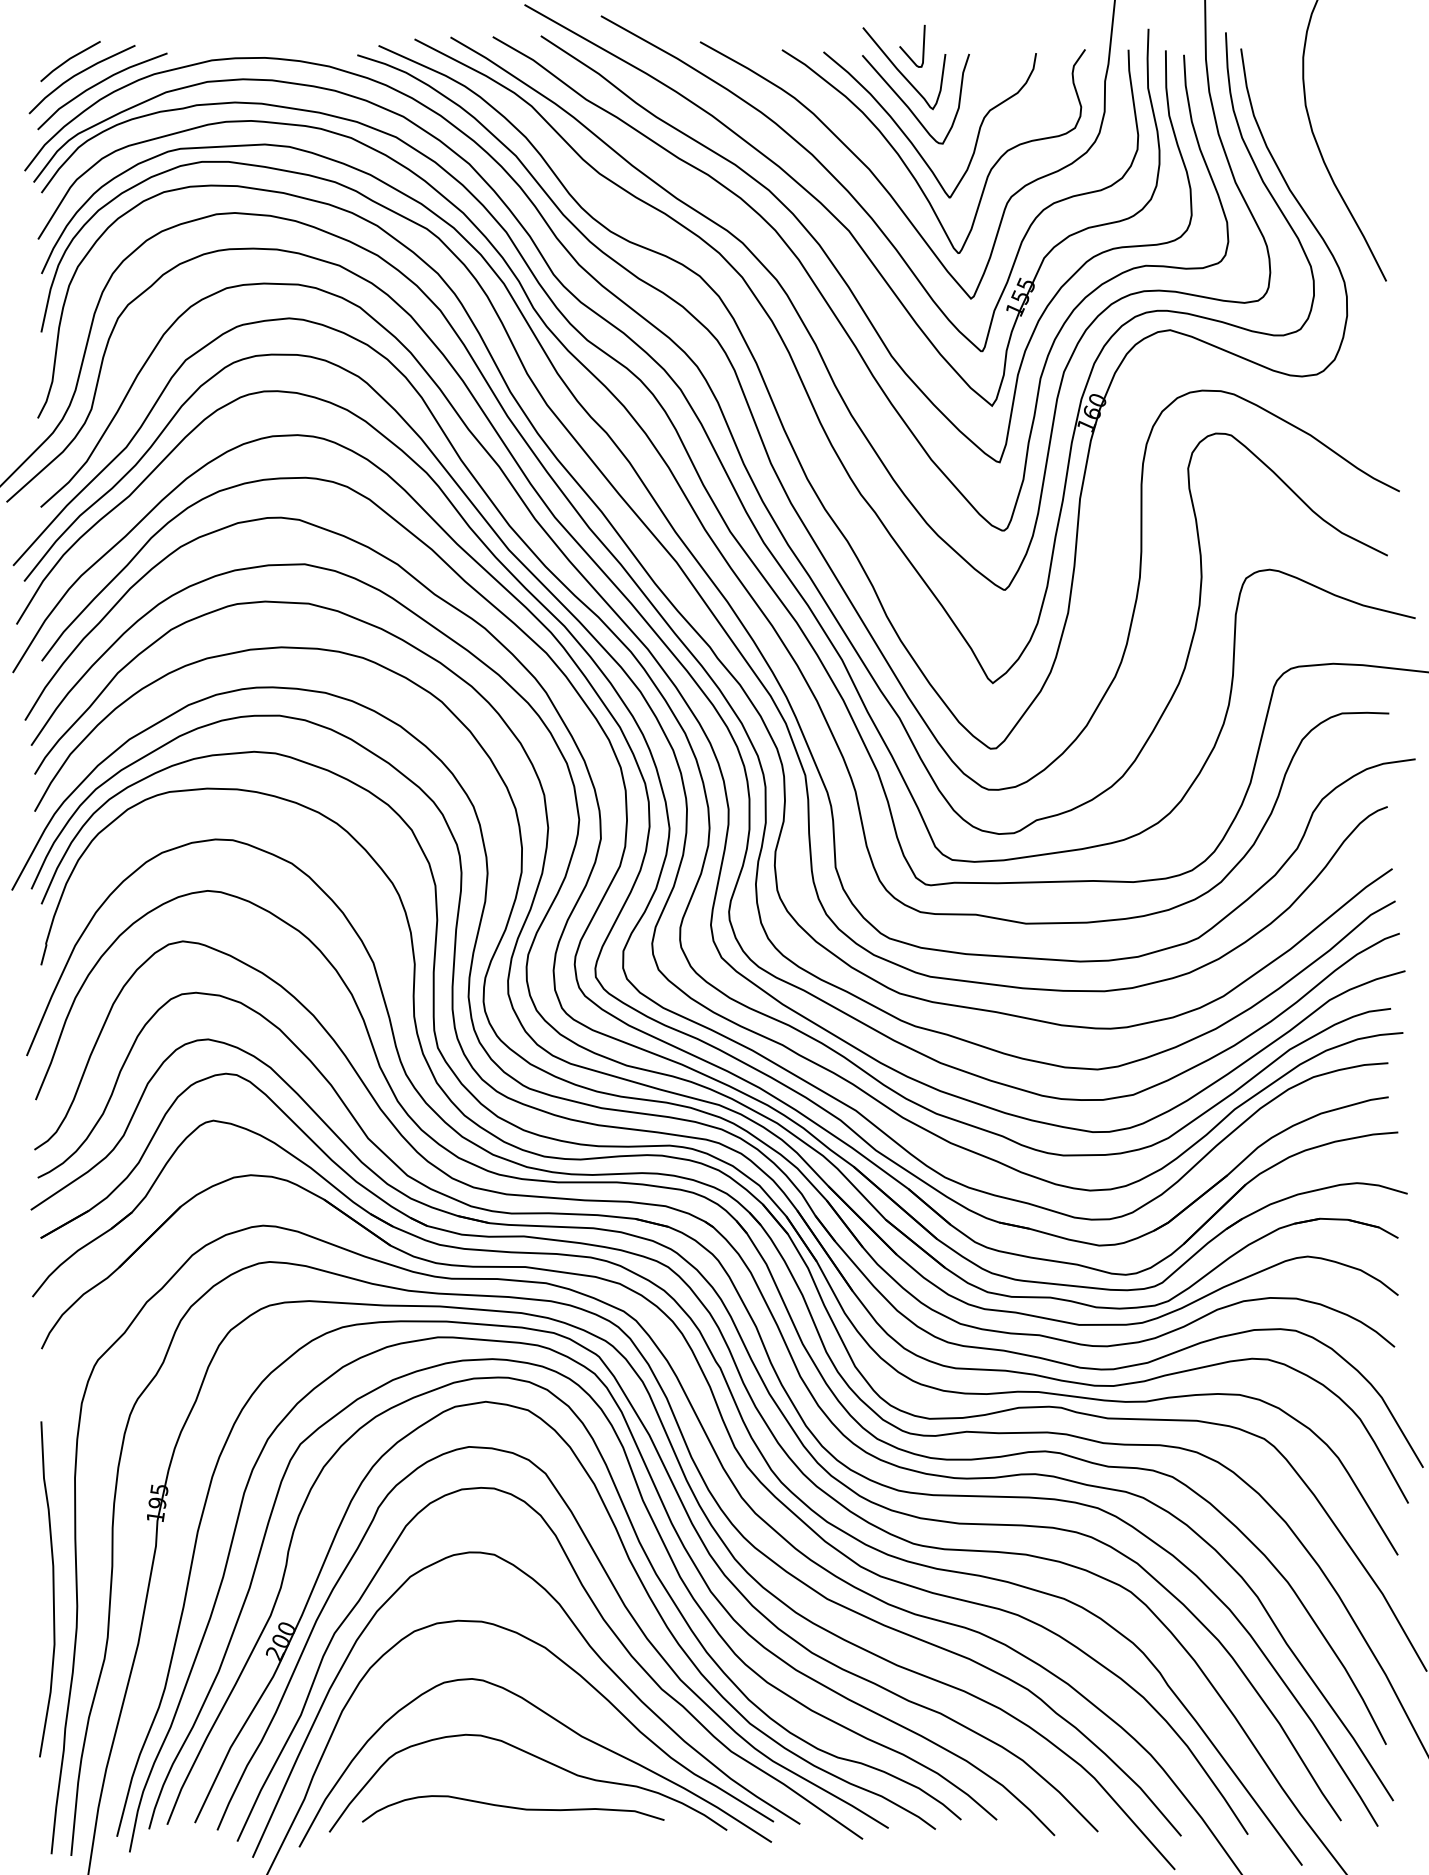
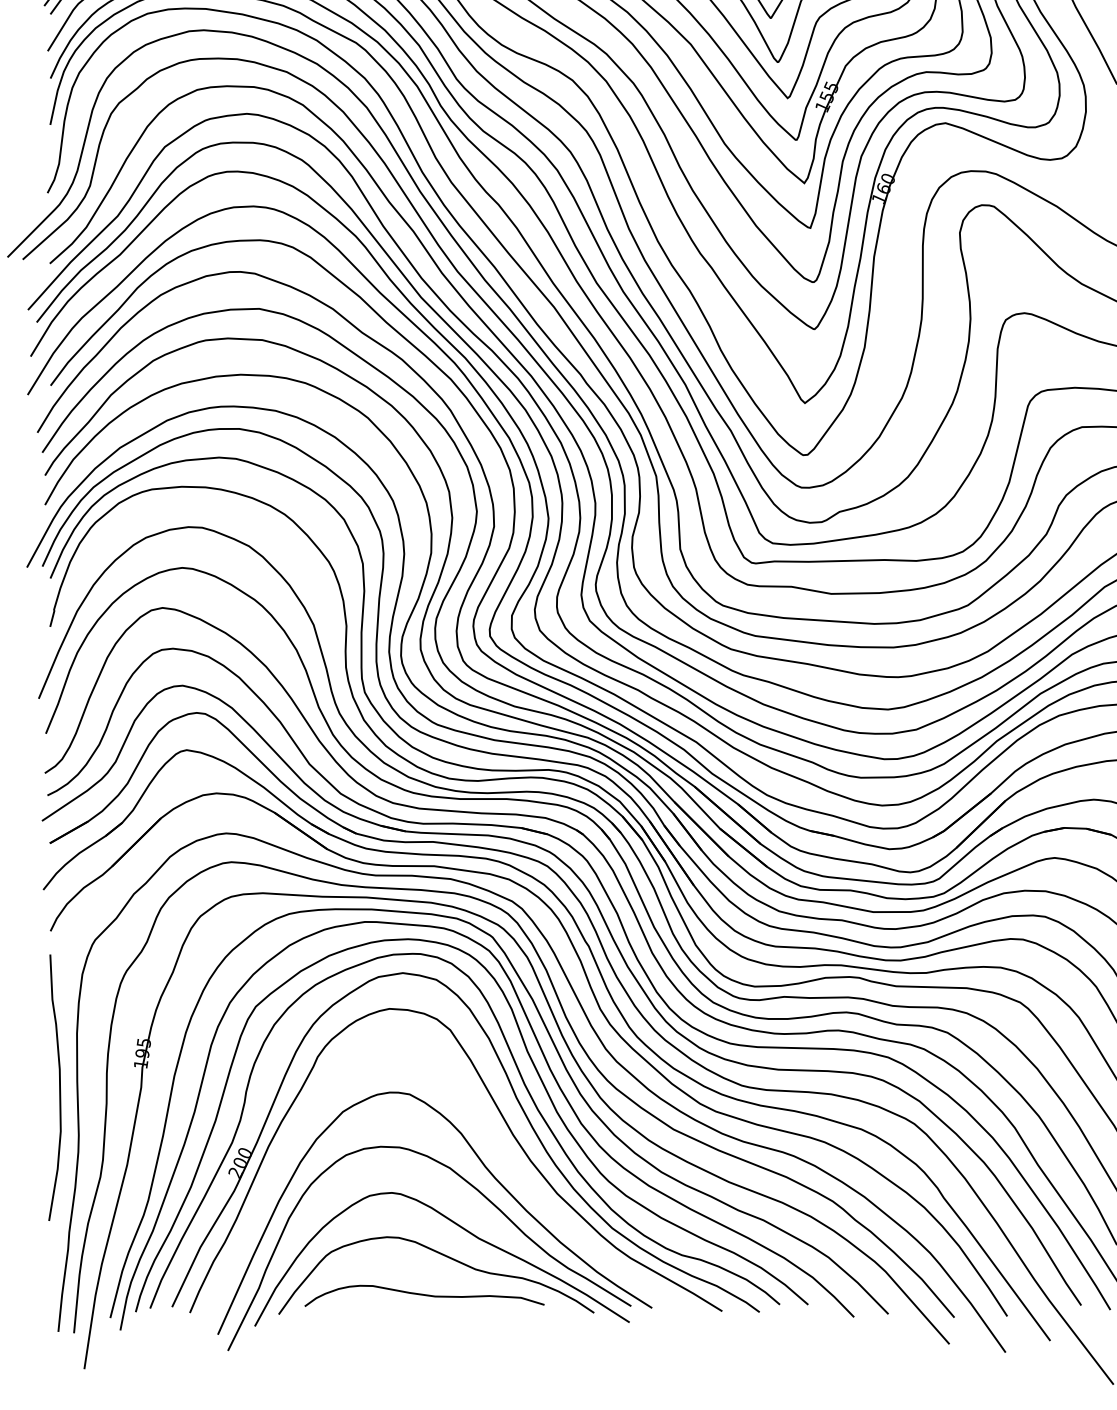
curve: (52, 1589) -> (59, 1087), moved
curve: (604, 1622) -> (496, 1148), removed

